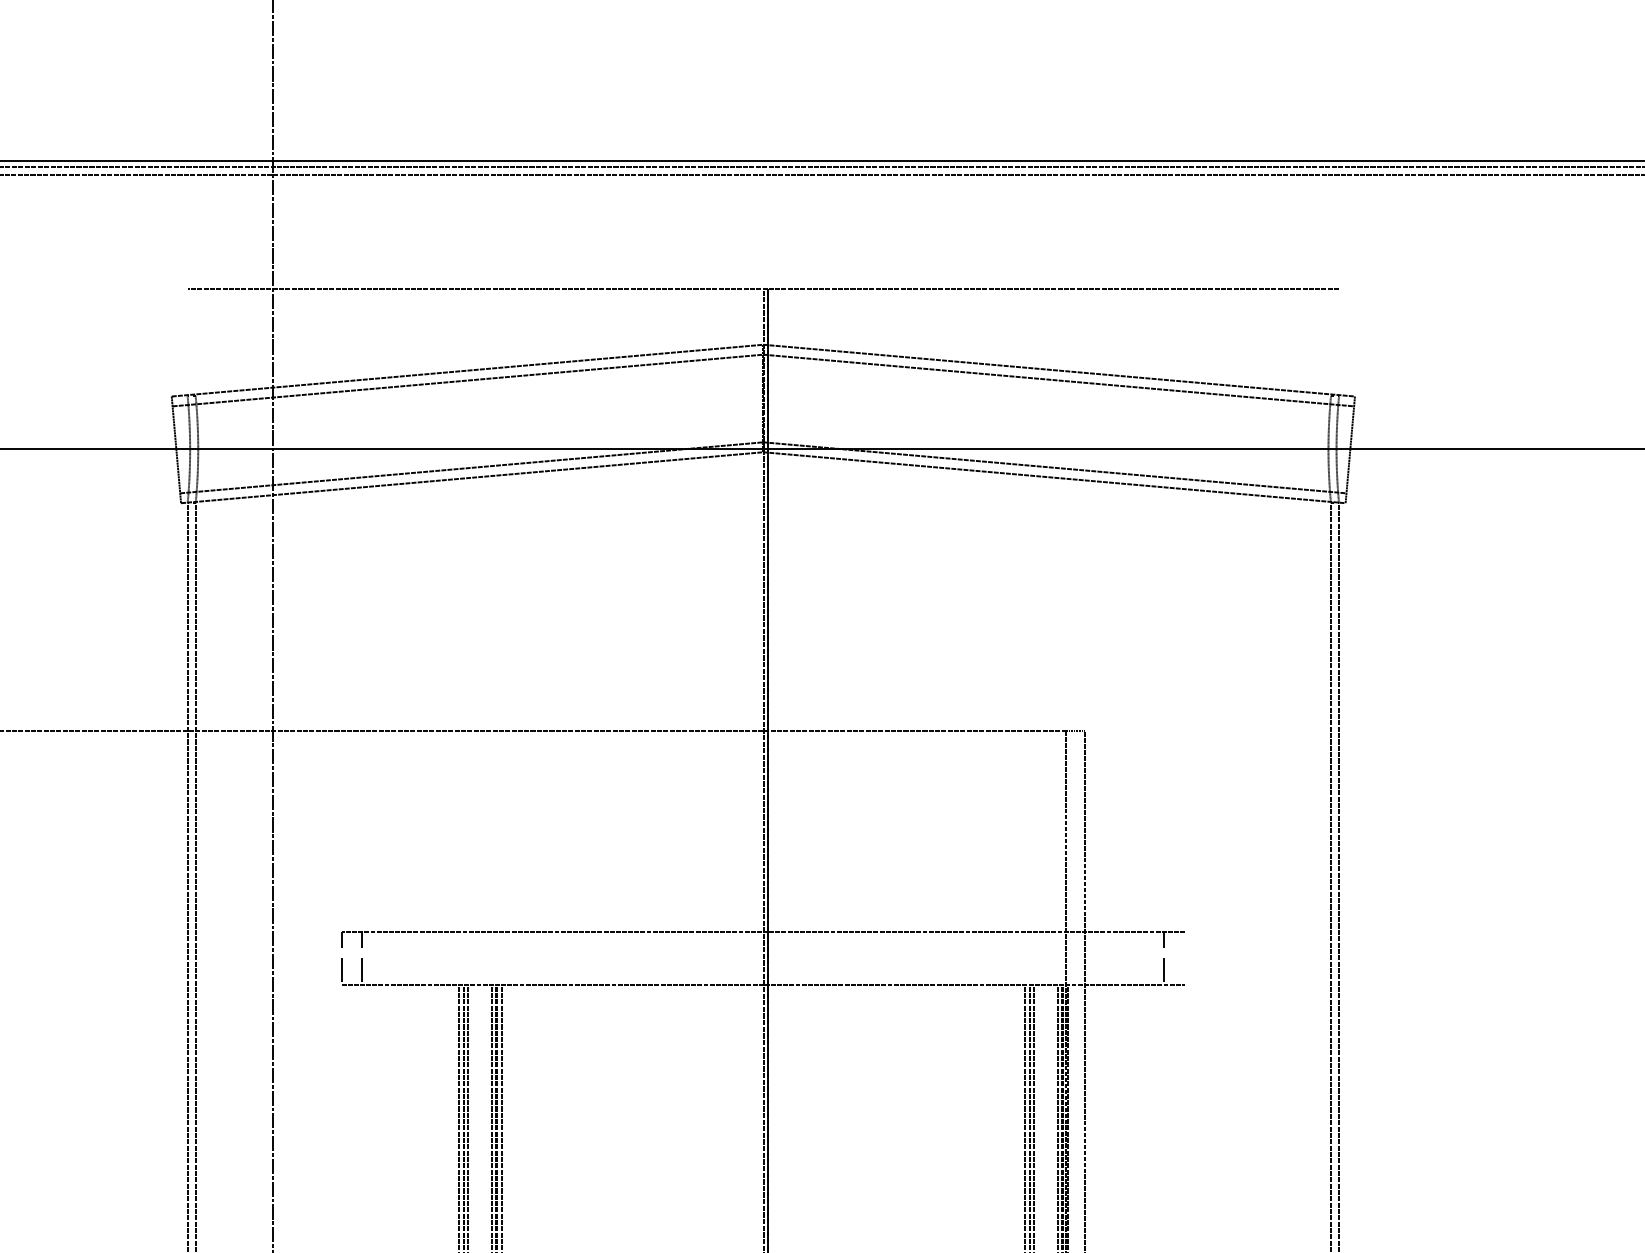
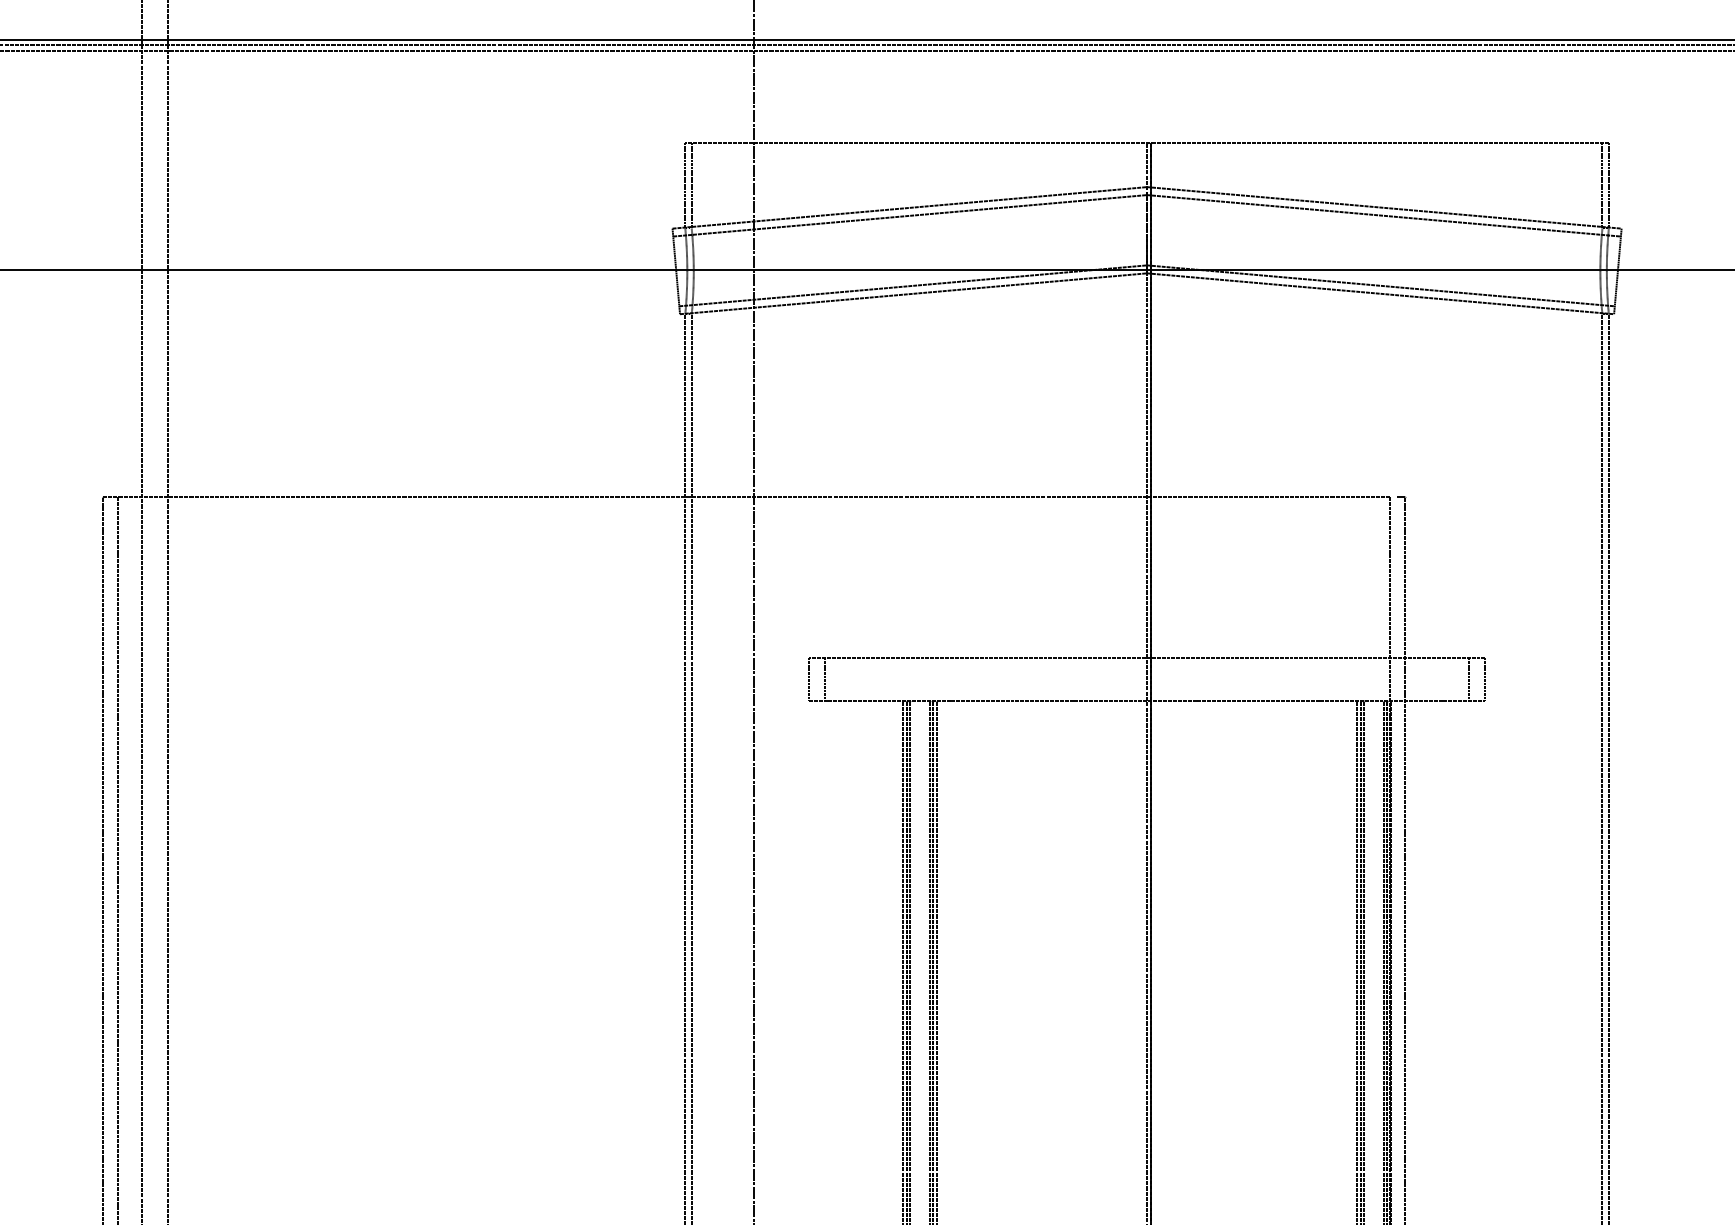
line: (187, 342) -> (685, 185), added
line: (195, 342) -> (691, 185), added
line: (1331, 342) -> (1602, 185), added
line: (1338, 342) -> (1608, 185), added
line: (1185, 958) -> (1485, 679), added

